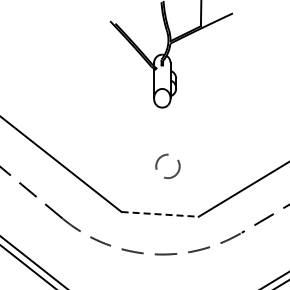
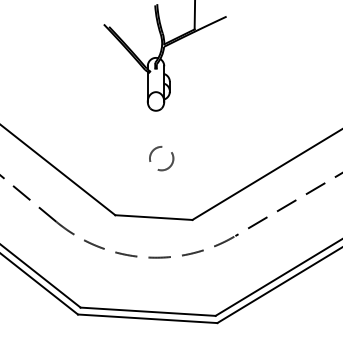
circle: (167, 166) -> (161, 158), moved
line: (159, 214) -> (153, 217), dashed -> solid

